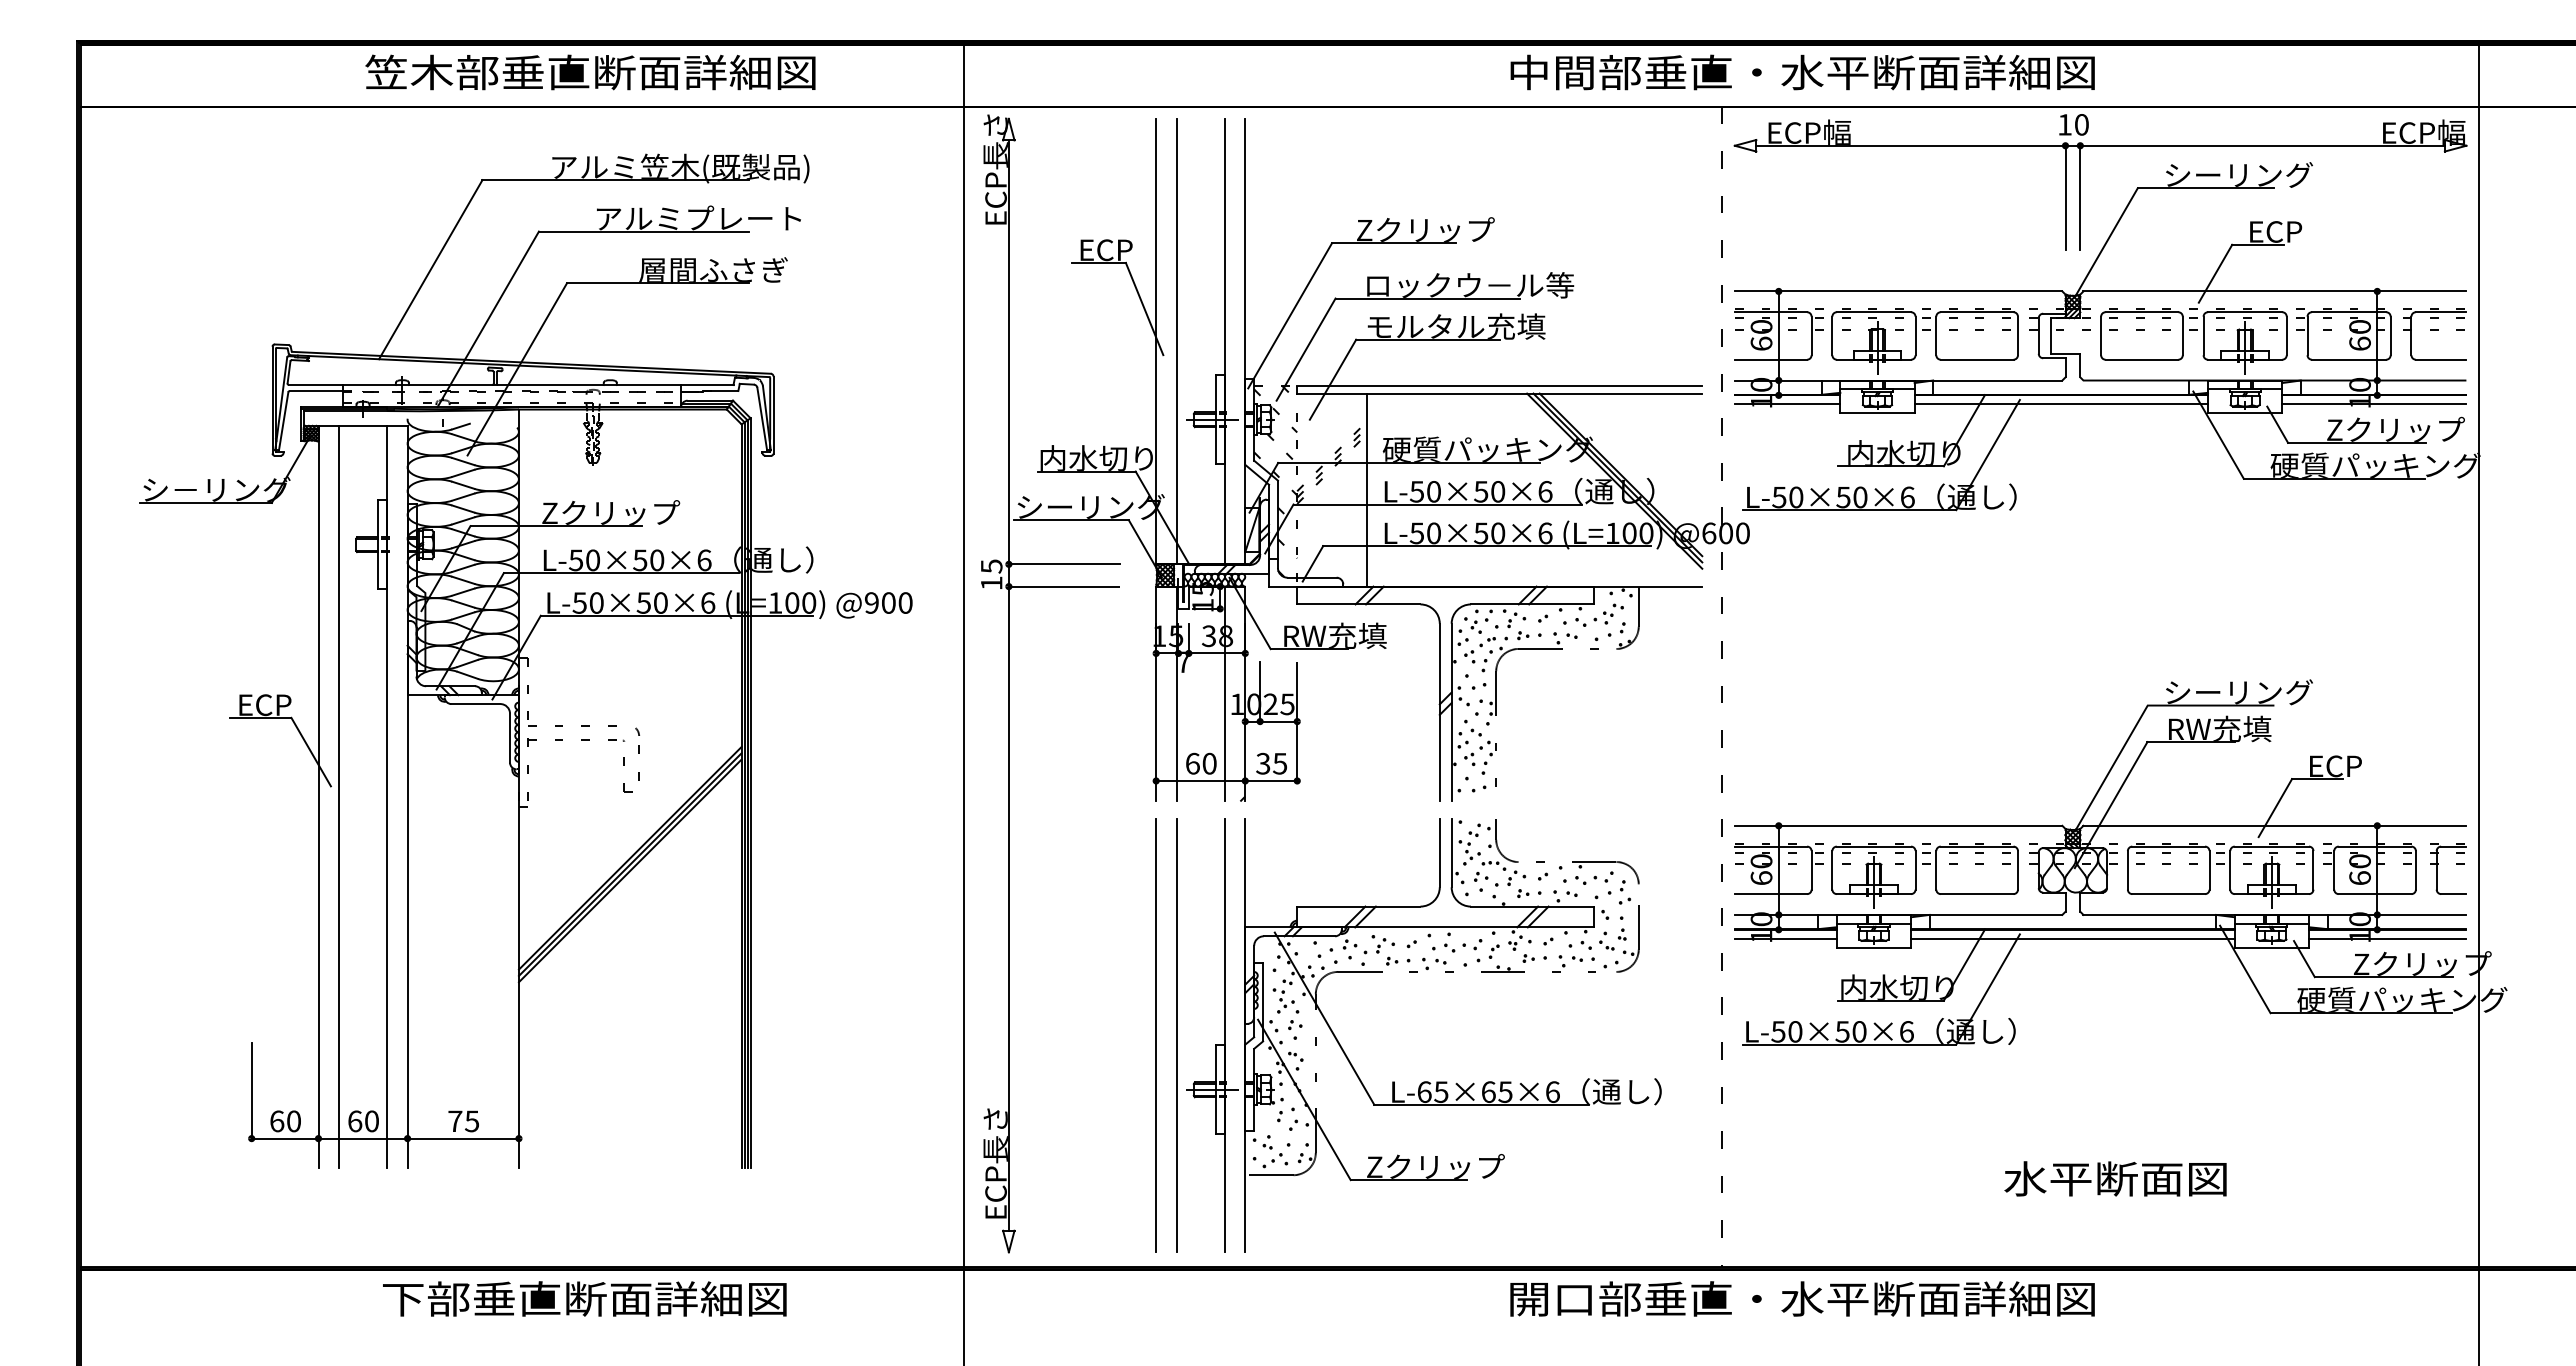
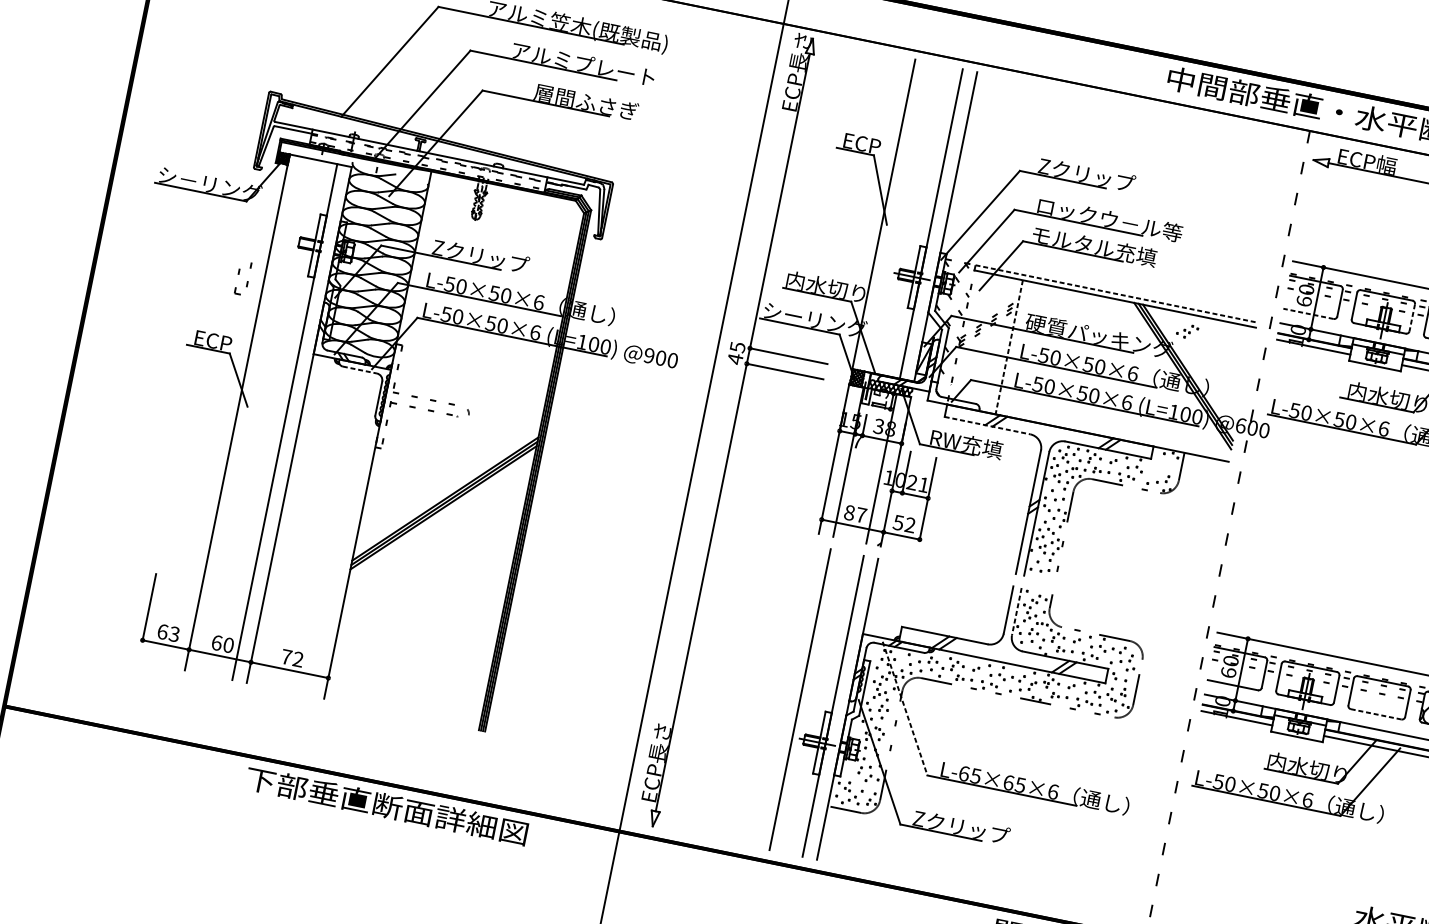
line: (1915, 336) -> (1412, 318), solid -> dashed
line: (1176, 341) -> (897, 217), removed
line: (1770, 359) -> (1308, 313), solid -> dashed
line: (1499, 386) -> (1116, 294), solid -> dashed
line: (1366, 490) -> (1008, 347), solid -> dashed
text: (991, 583) -> (735, 359), 15 -> 45
line: (1358, 604) -> (987, 425), solid -> dashed
part: (1608, 613) -> (1187, 331), moved
line: (476, 704) -> (360, 370), solid -> dashed
text: (1287, 704) -> (923, 485), 25 -> 21
text: (1200, 763) -> (854, 513), 60 -> 87
text: (1271, 763) -> (904, 523), 35 -> 52
part: (624, 765) -> (238, 274), moved
line: (339, 796) -> (252, 414), removed
line: (1451, 853) -> (1016, 611), solid -> dashed
line: (1976, 894) -> (1375, 714), solid -> dashed
line: (1324, 1019) -> (904, 709), solid -> dashed
line: (1155, 1035) -> (785, 696), removed
text: (293, 1121) -> (174, 634), 60 -> 63
text: (471, 1121) -> (297, 659), 75 -> 72
text: (584, 1298) -> (386, 805), moved

